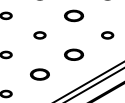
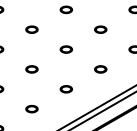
part: (72, 15) -> (65, 49), size x0.62
part: (72, 55) -> (65, 89), size x0.62
part: (39, 73) -> (31, 108), size x0.62

